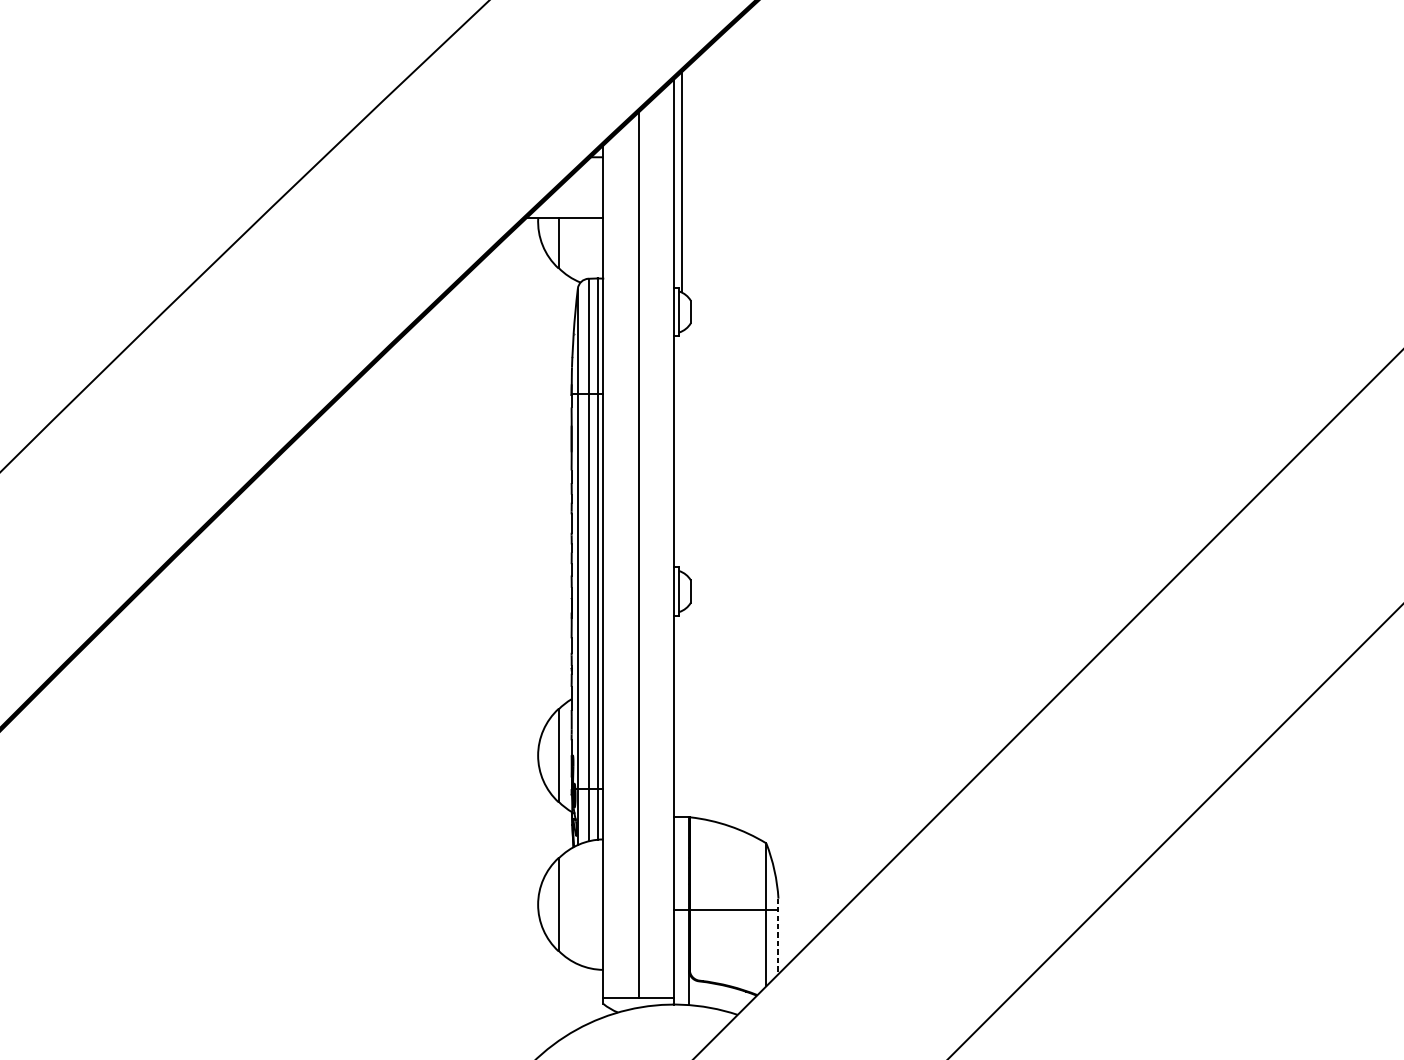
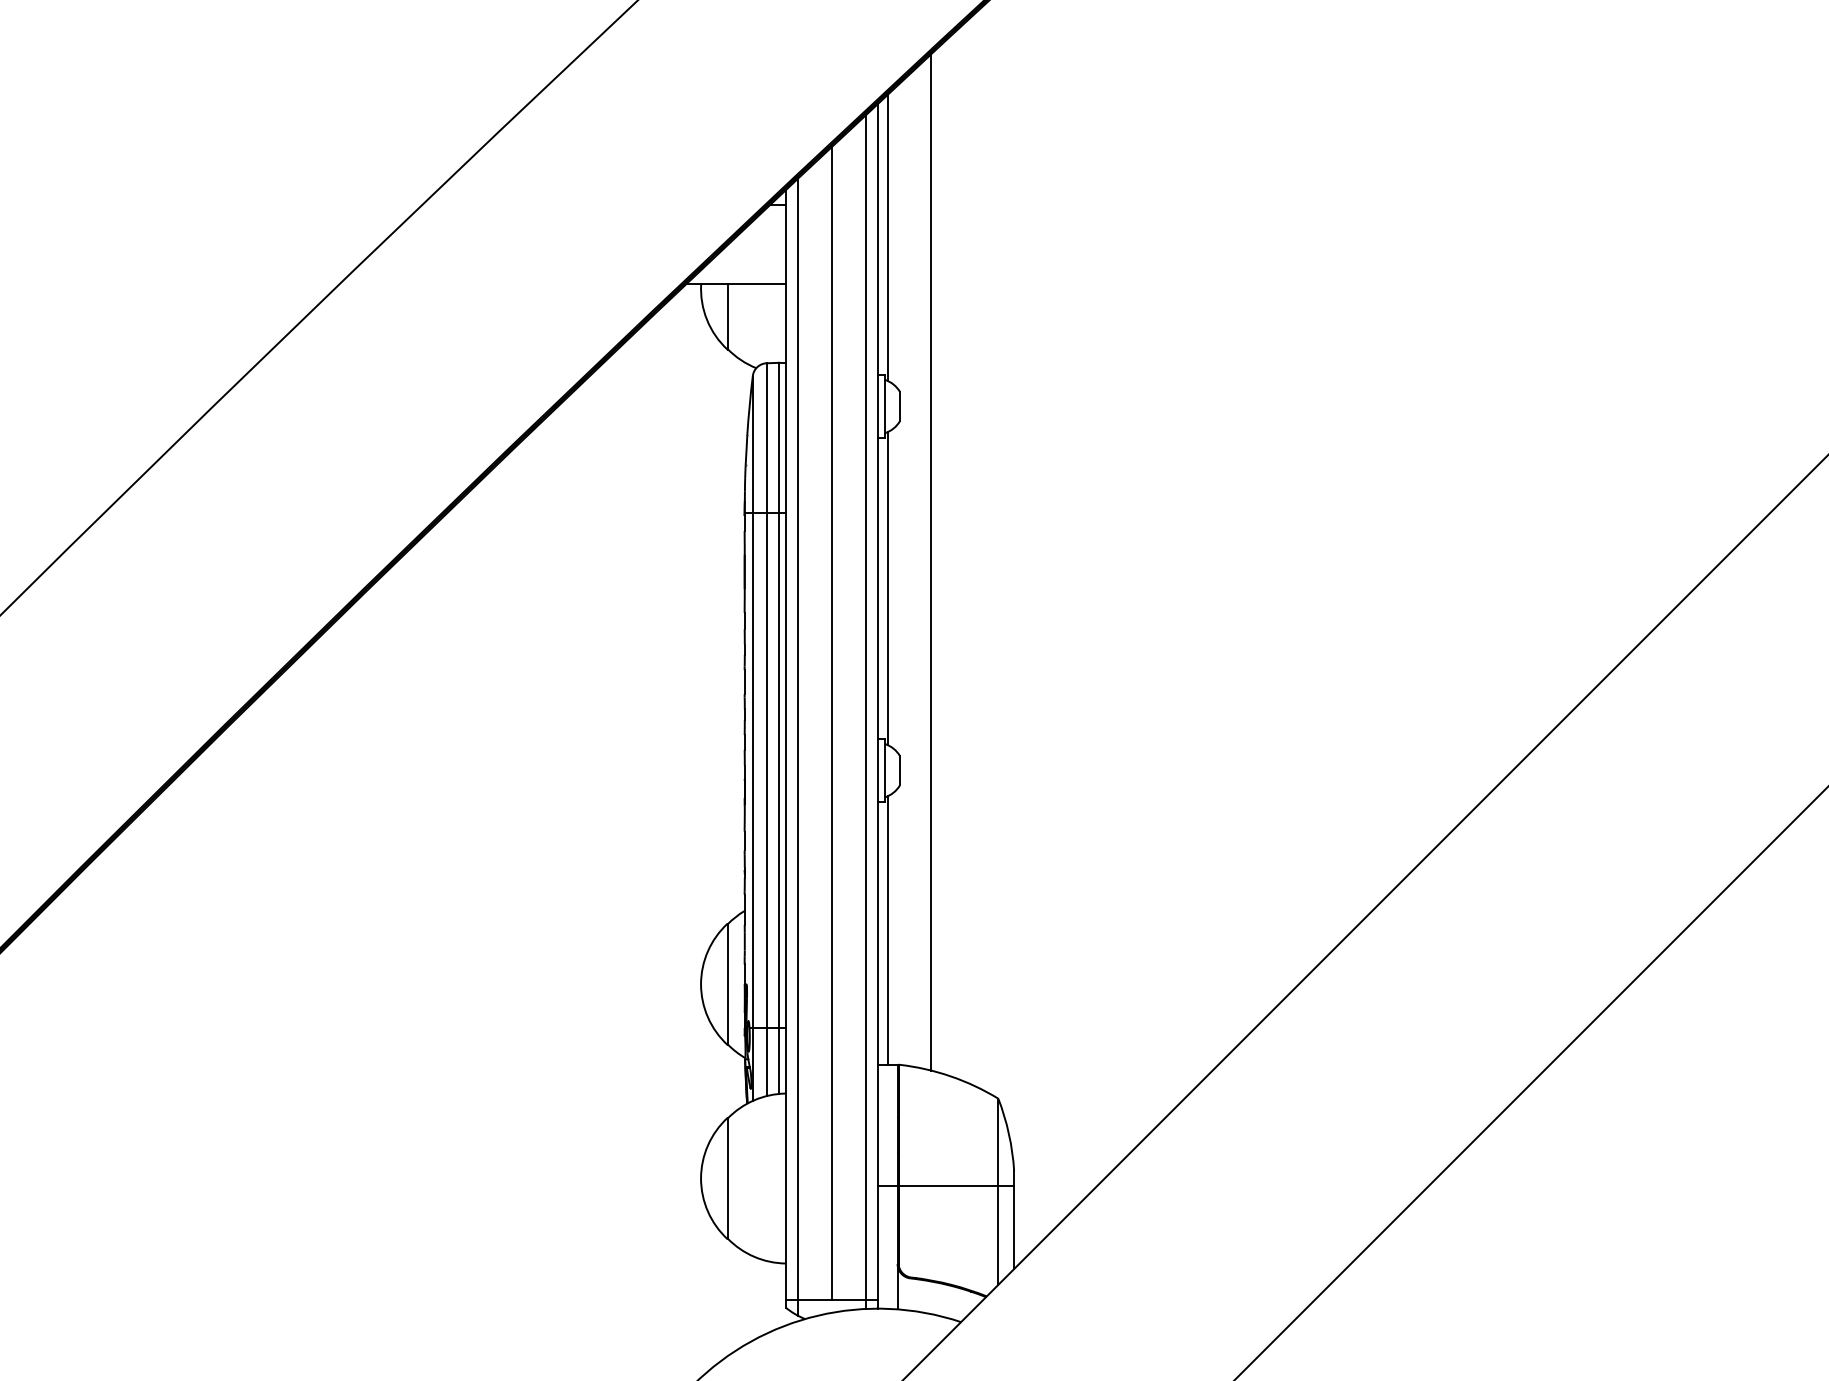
line: (715, 431) -> (931, 562), added
line: (681, 451) -> (887, 588), added
line: (665, 546) -> (866, 711), added
line: (612, 572) -> (798, 746), added
line: (681, 714) -> (887, 930), added
line: (778, 936) -> (1014, 1220), dashed -> solid

